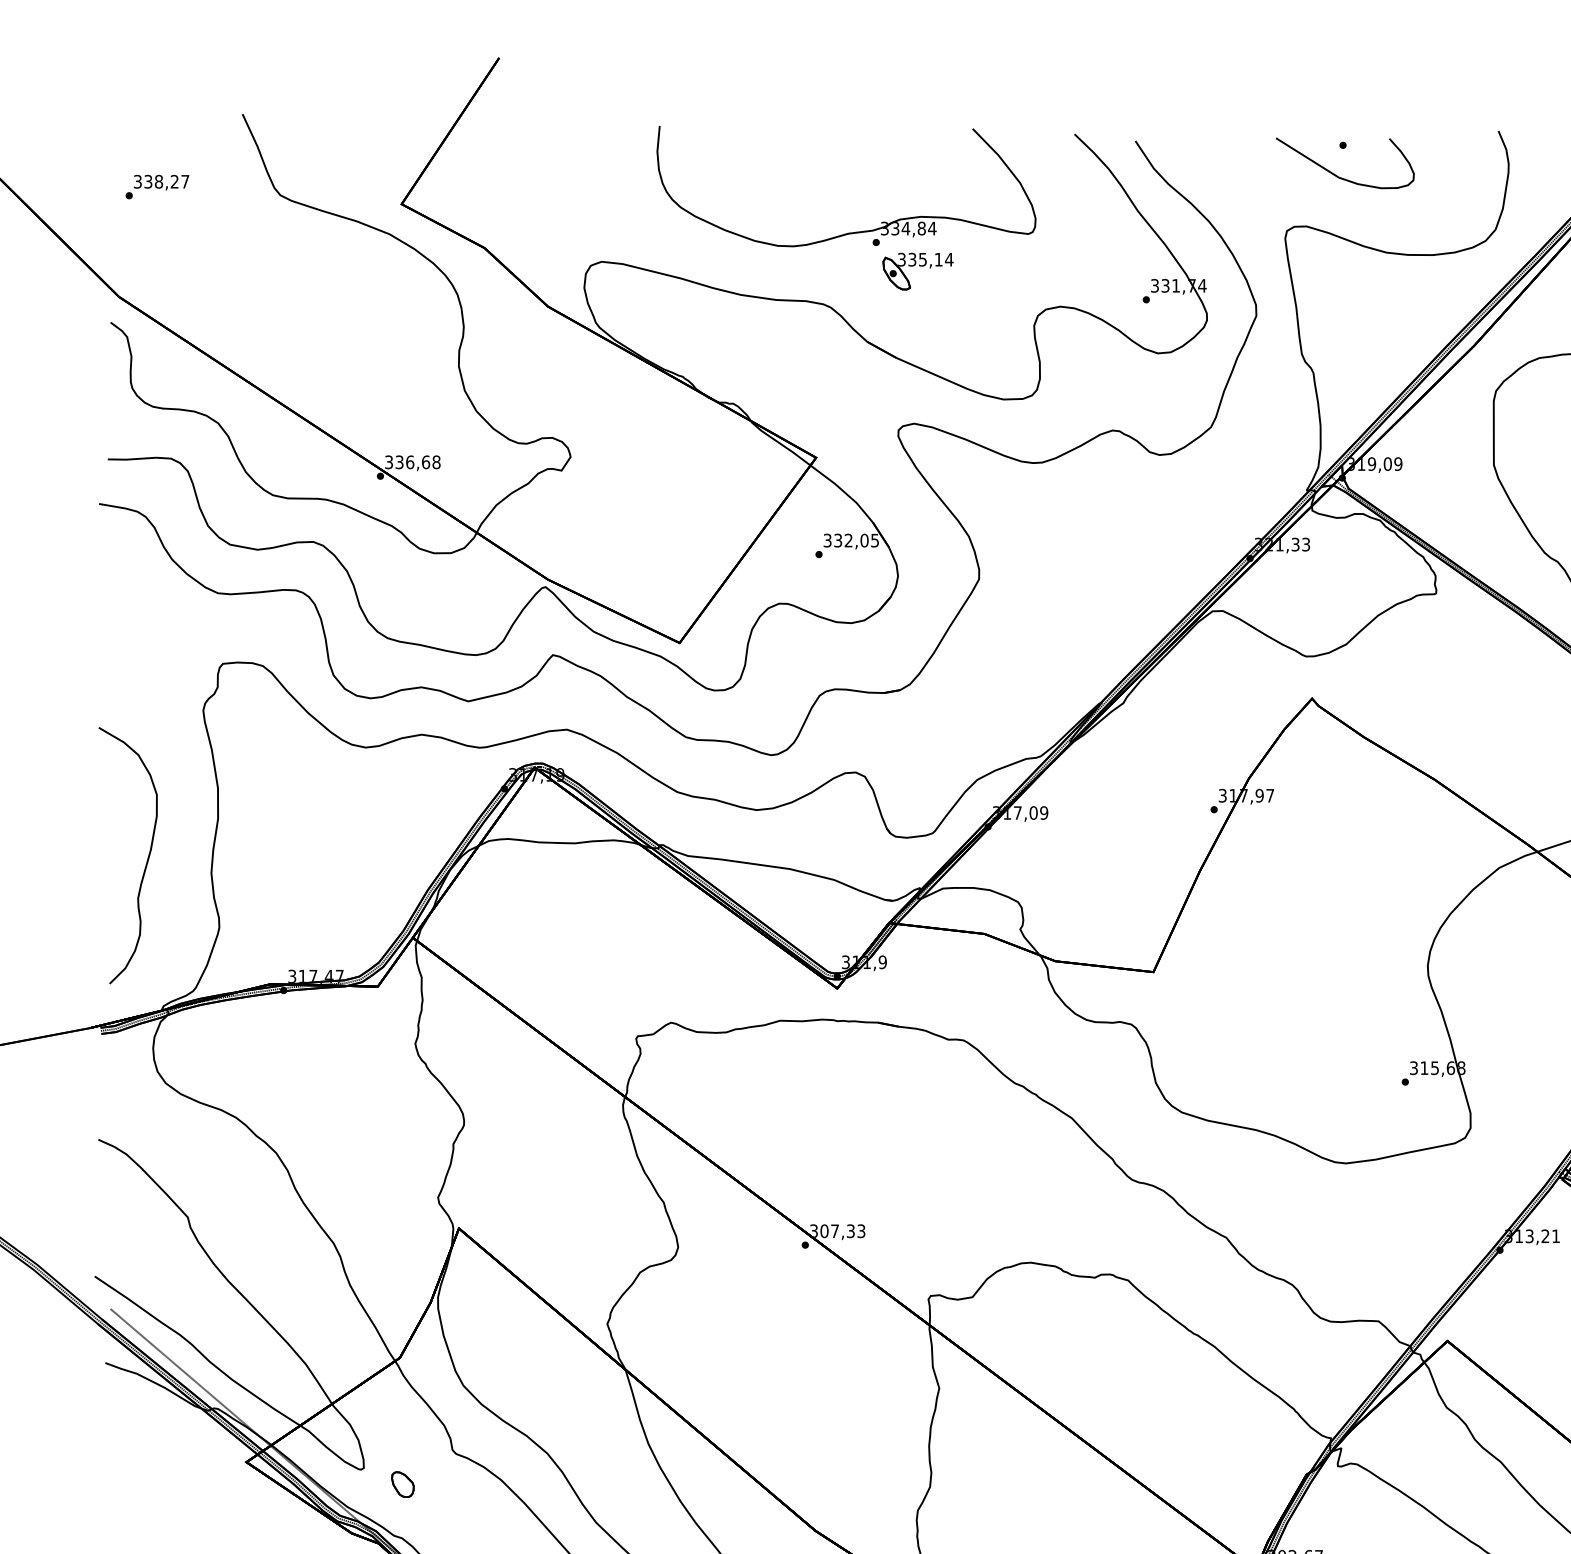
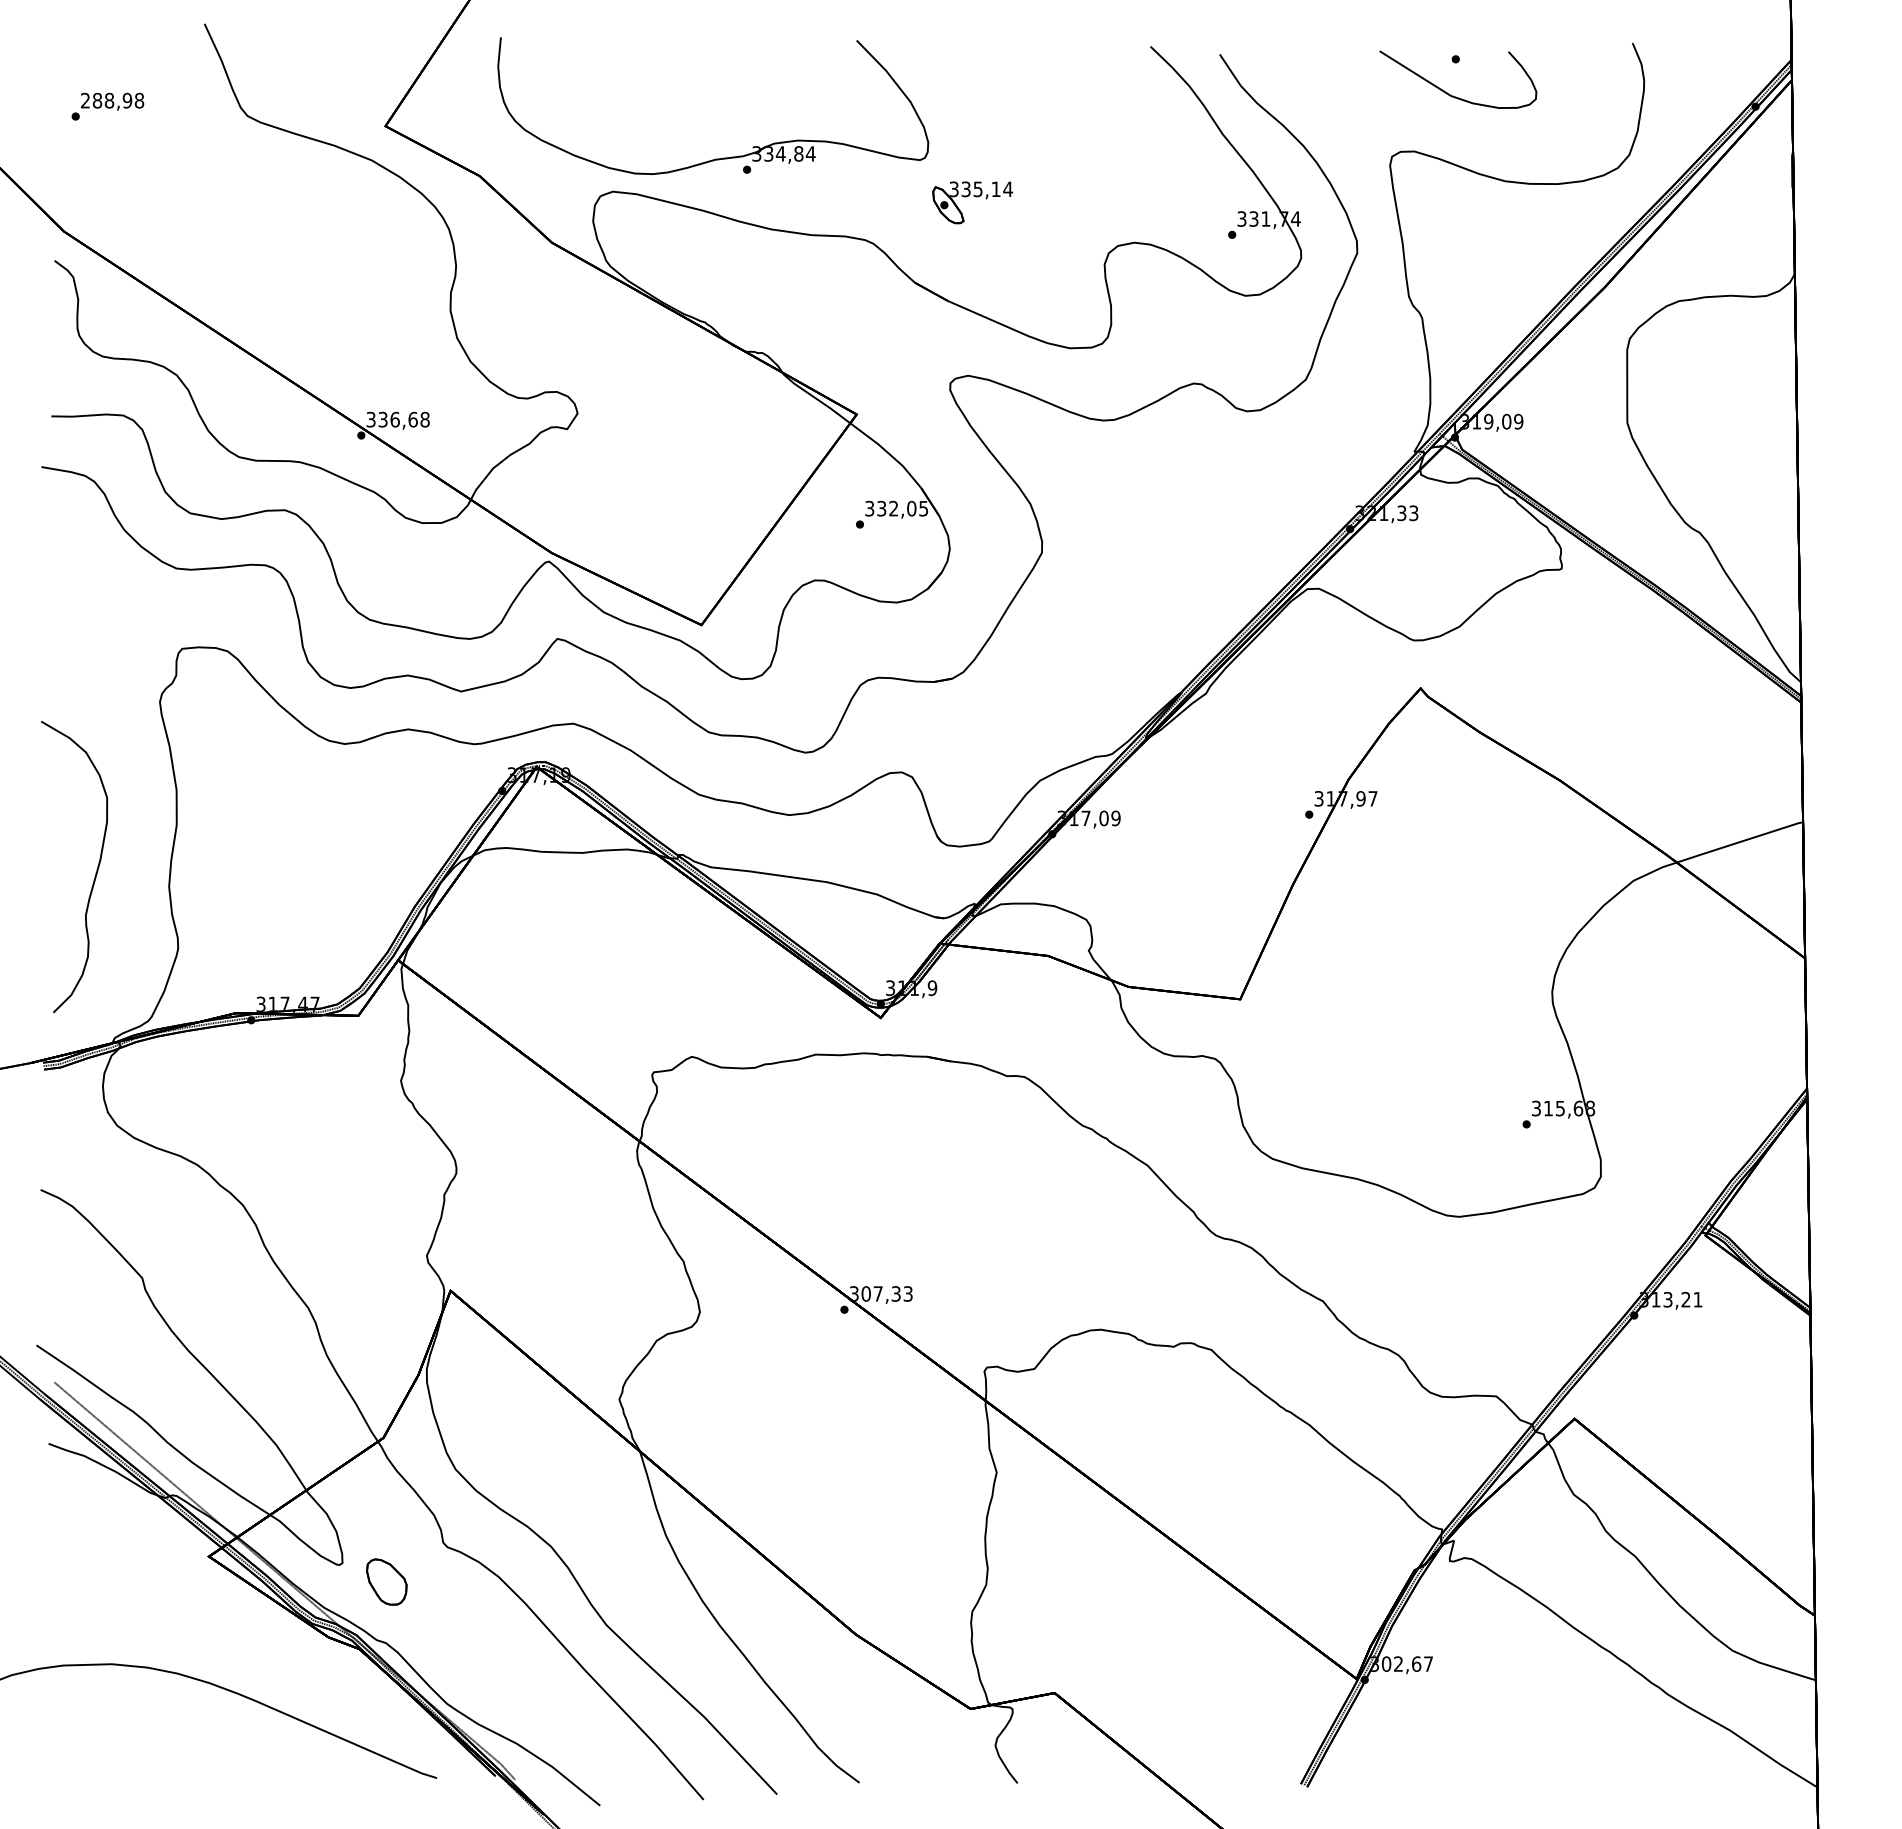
text: (161, 181) -> (112, 100), 338,27 -> 288,98
part: (855, 231) -> (723, 157), moved
part: (402, 1484) -> (386, 1581), size x1.6

